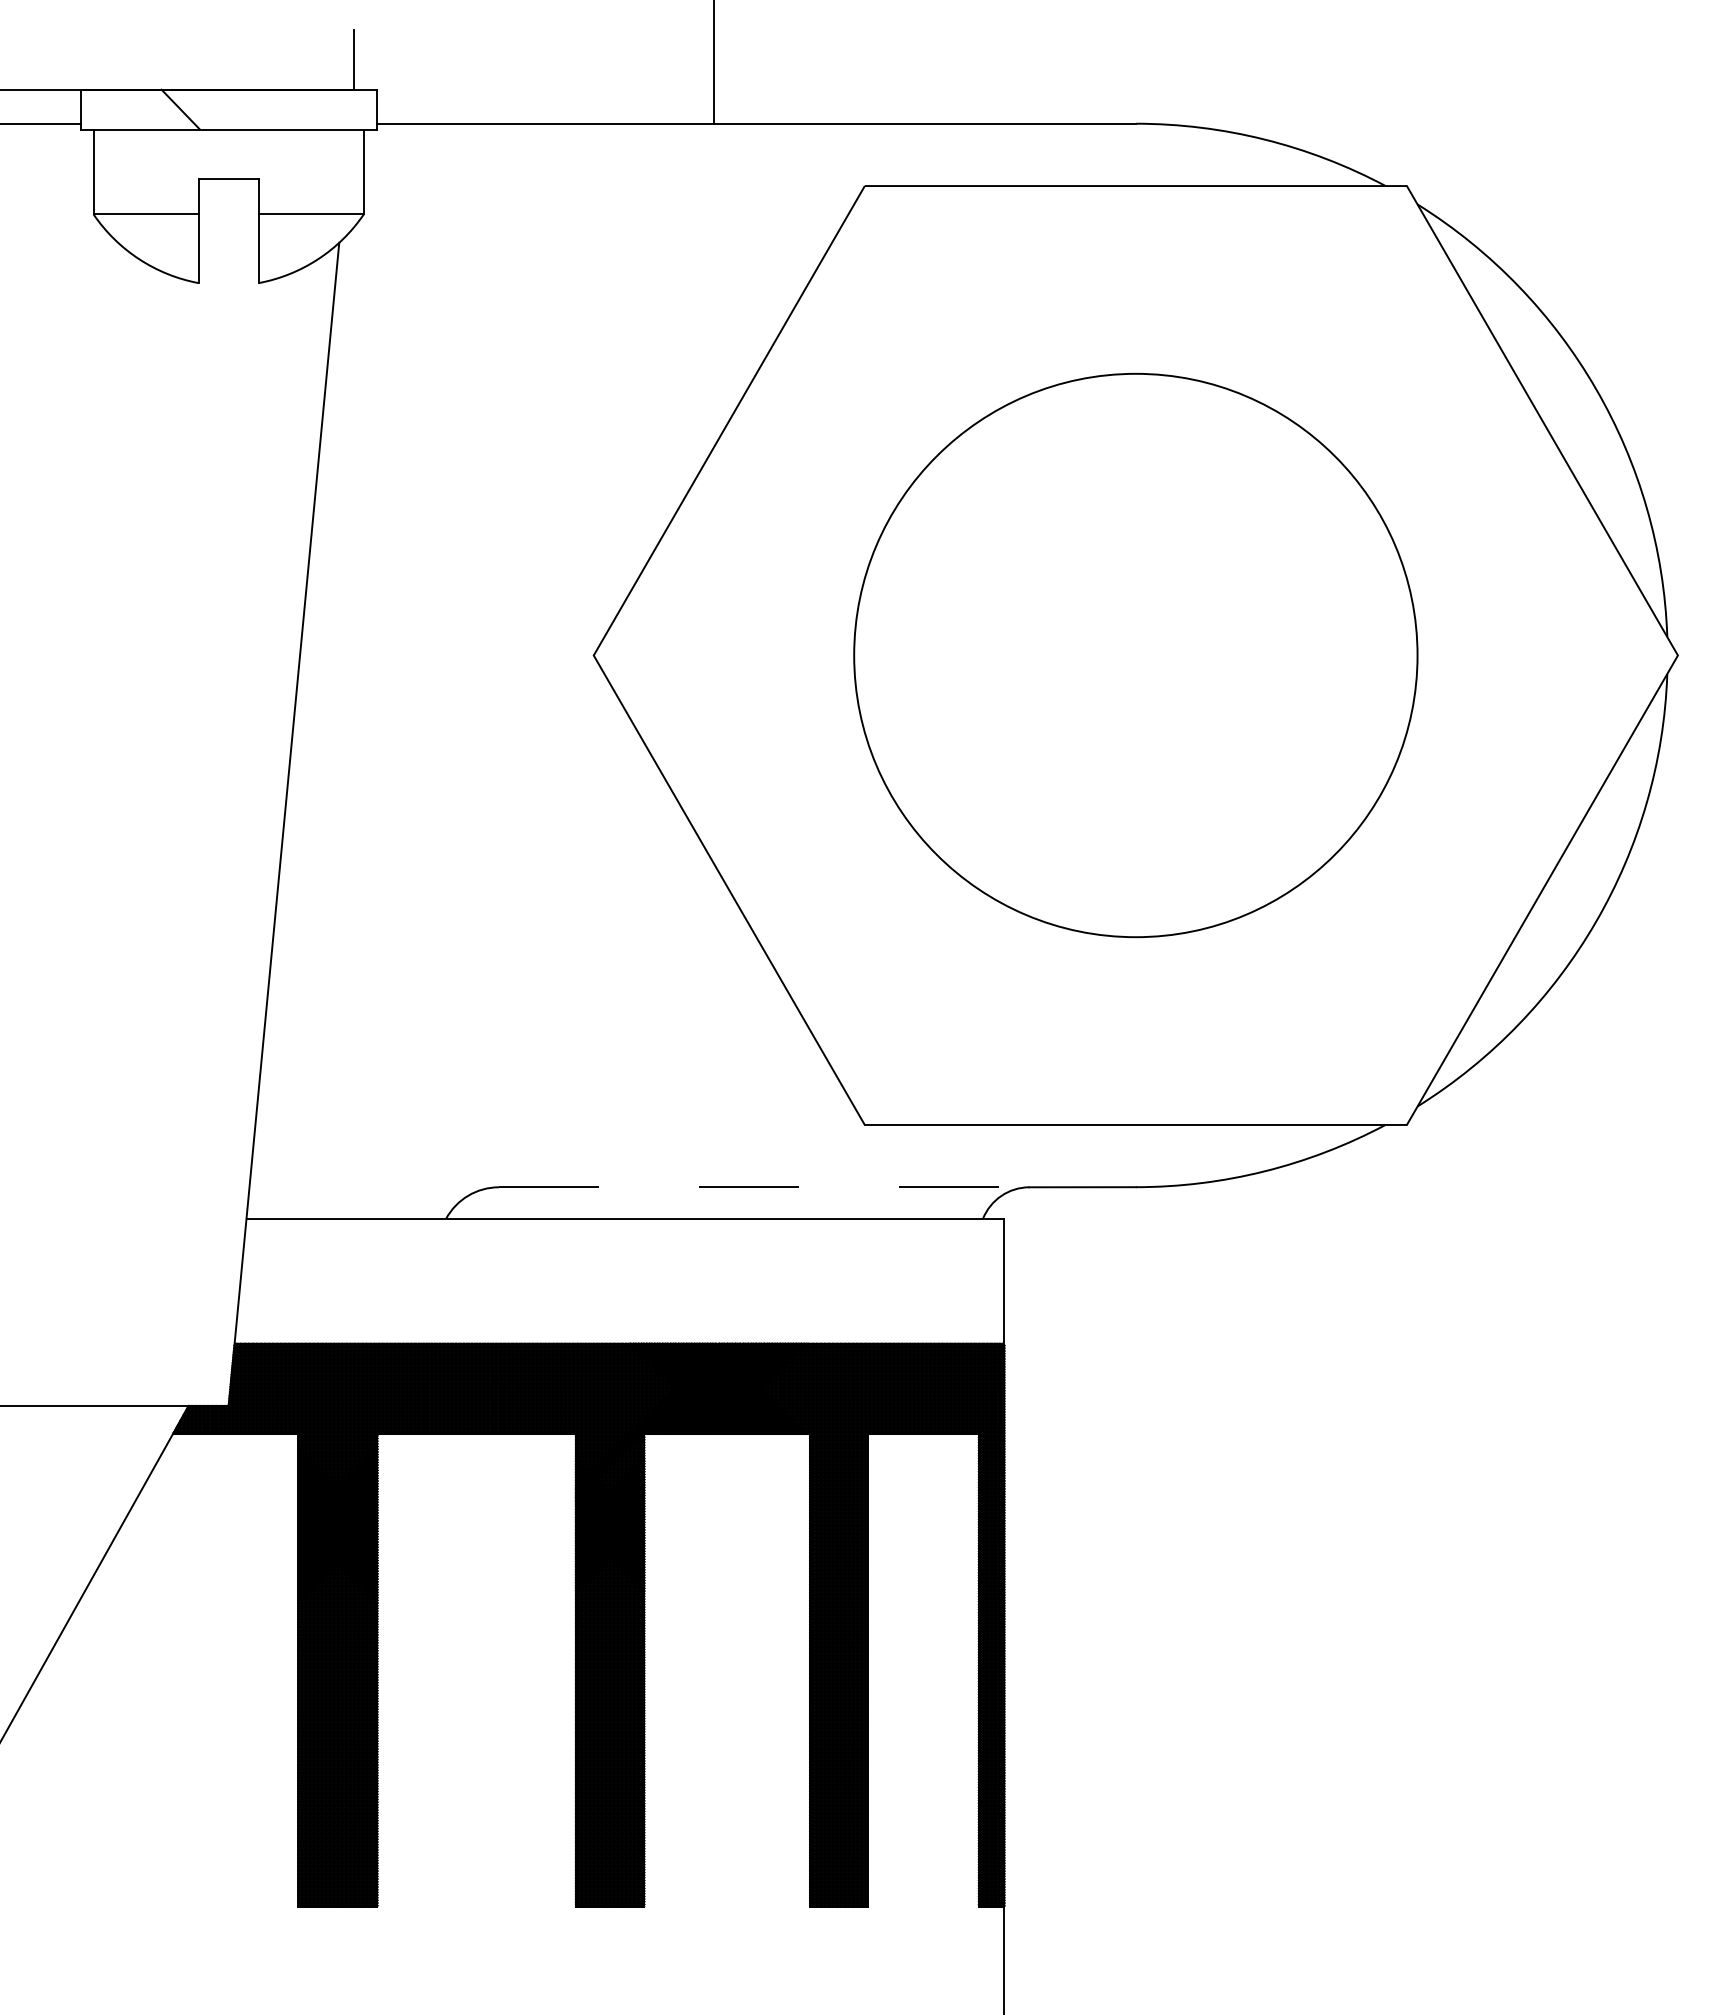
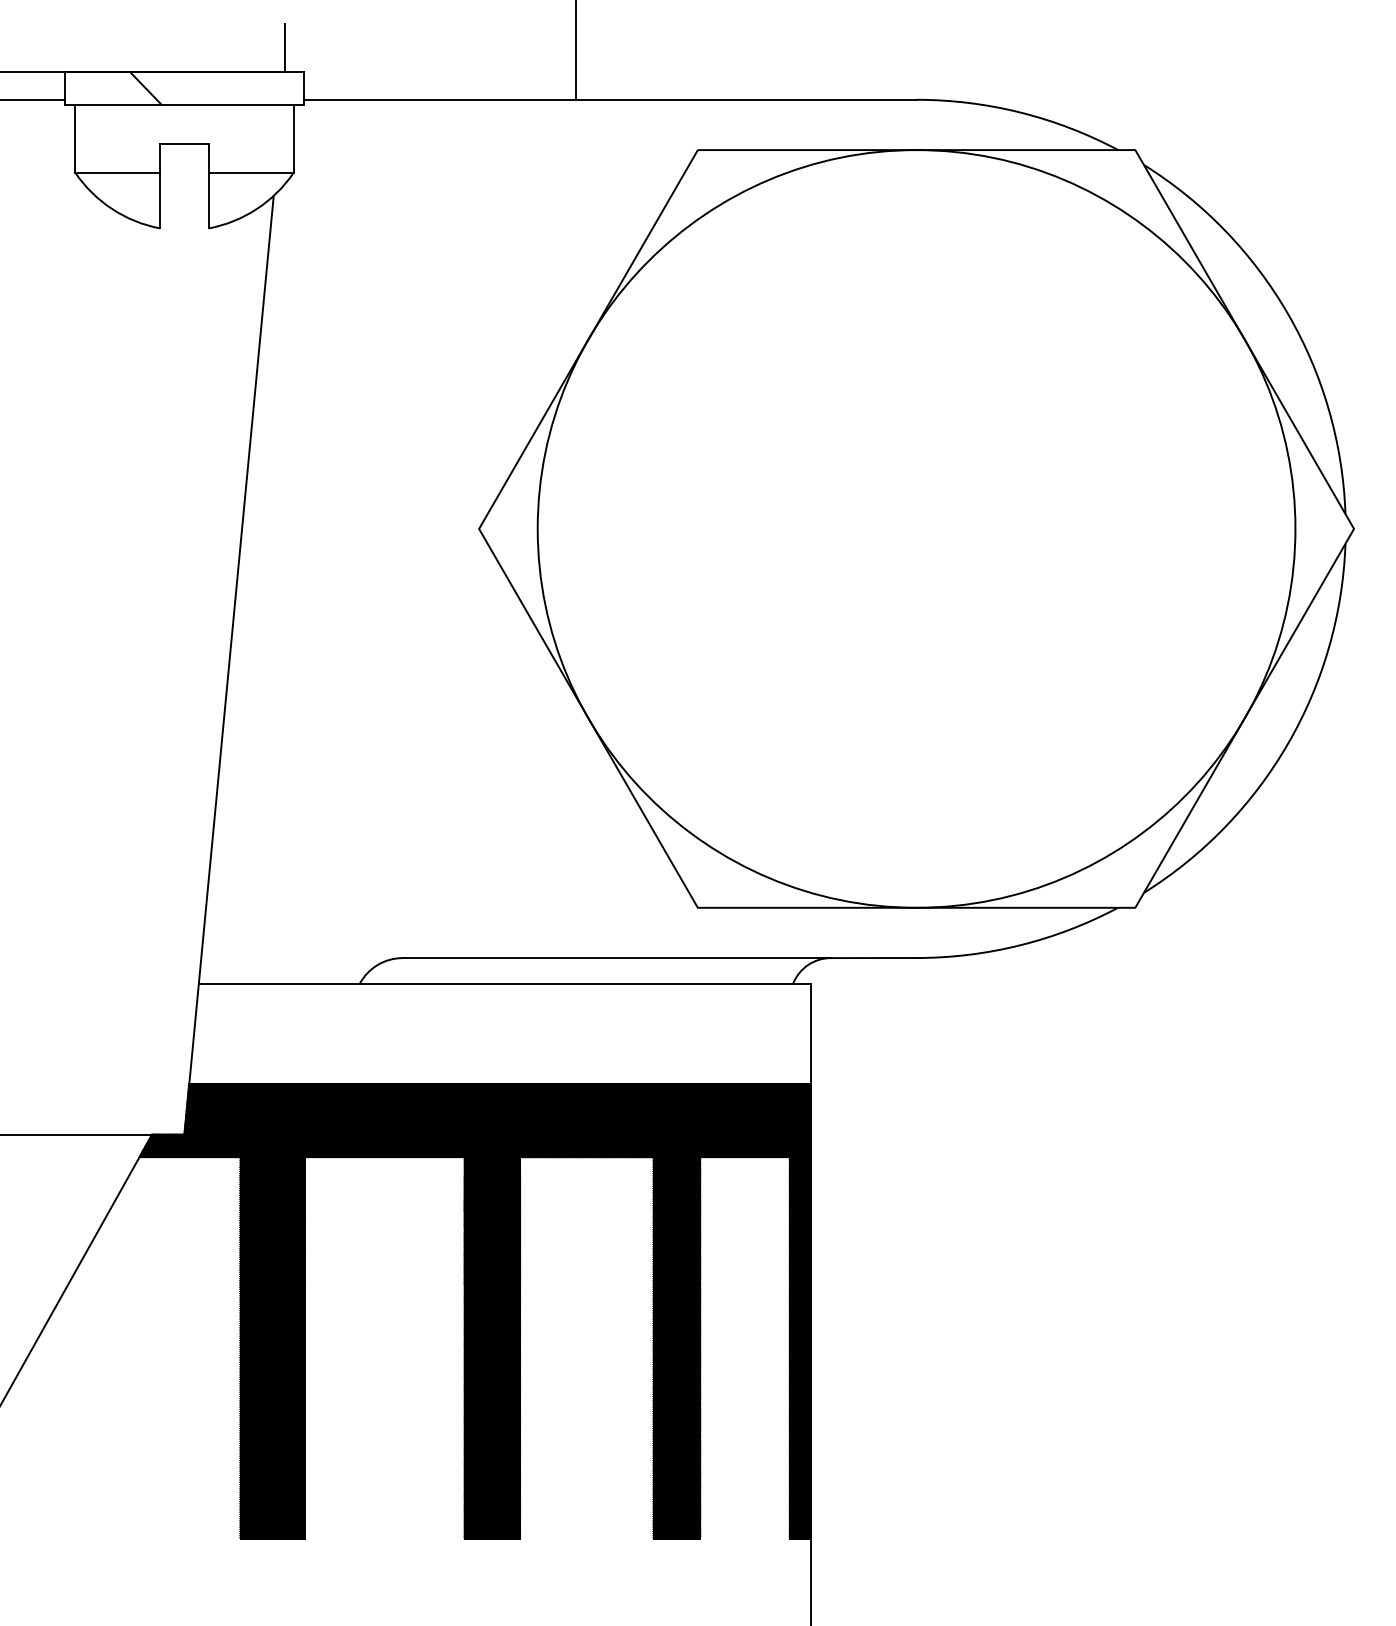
circle: (1135, 655) -> (916, 528), size x1.67
line: (764, 1187) -> (616, 958), dashed -> solid

